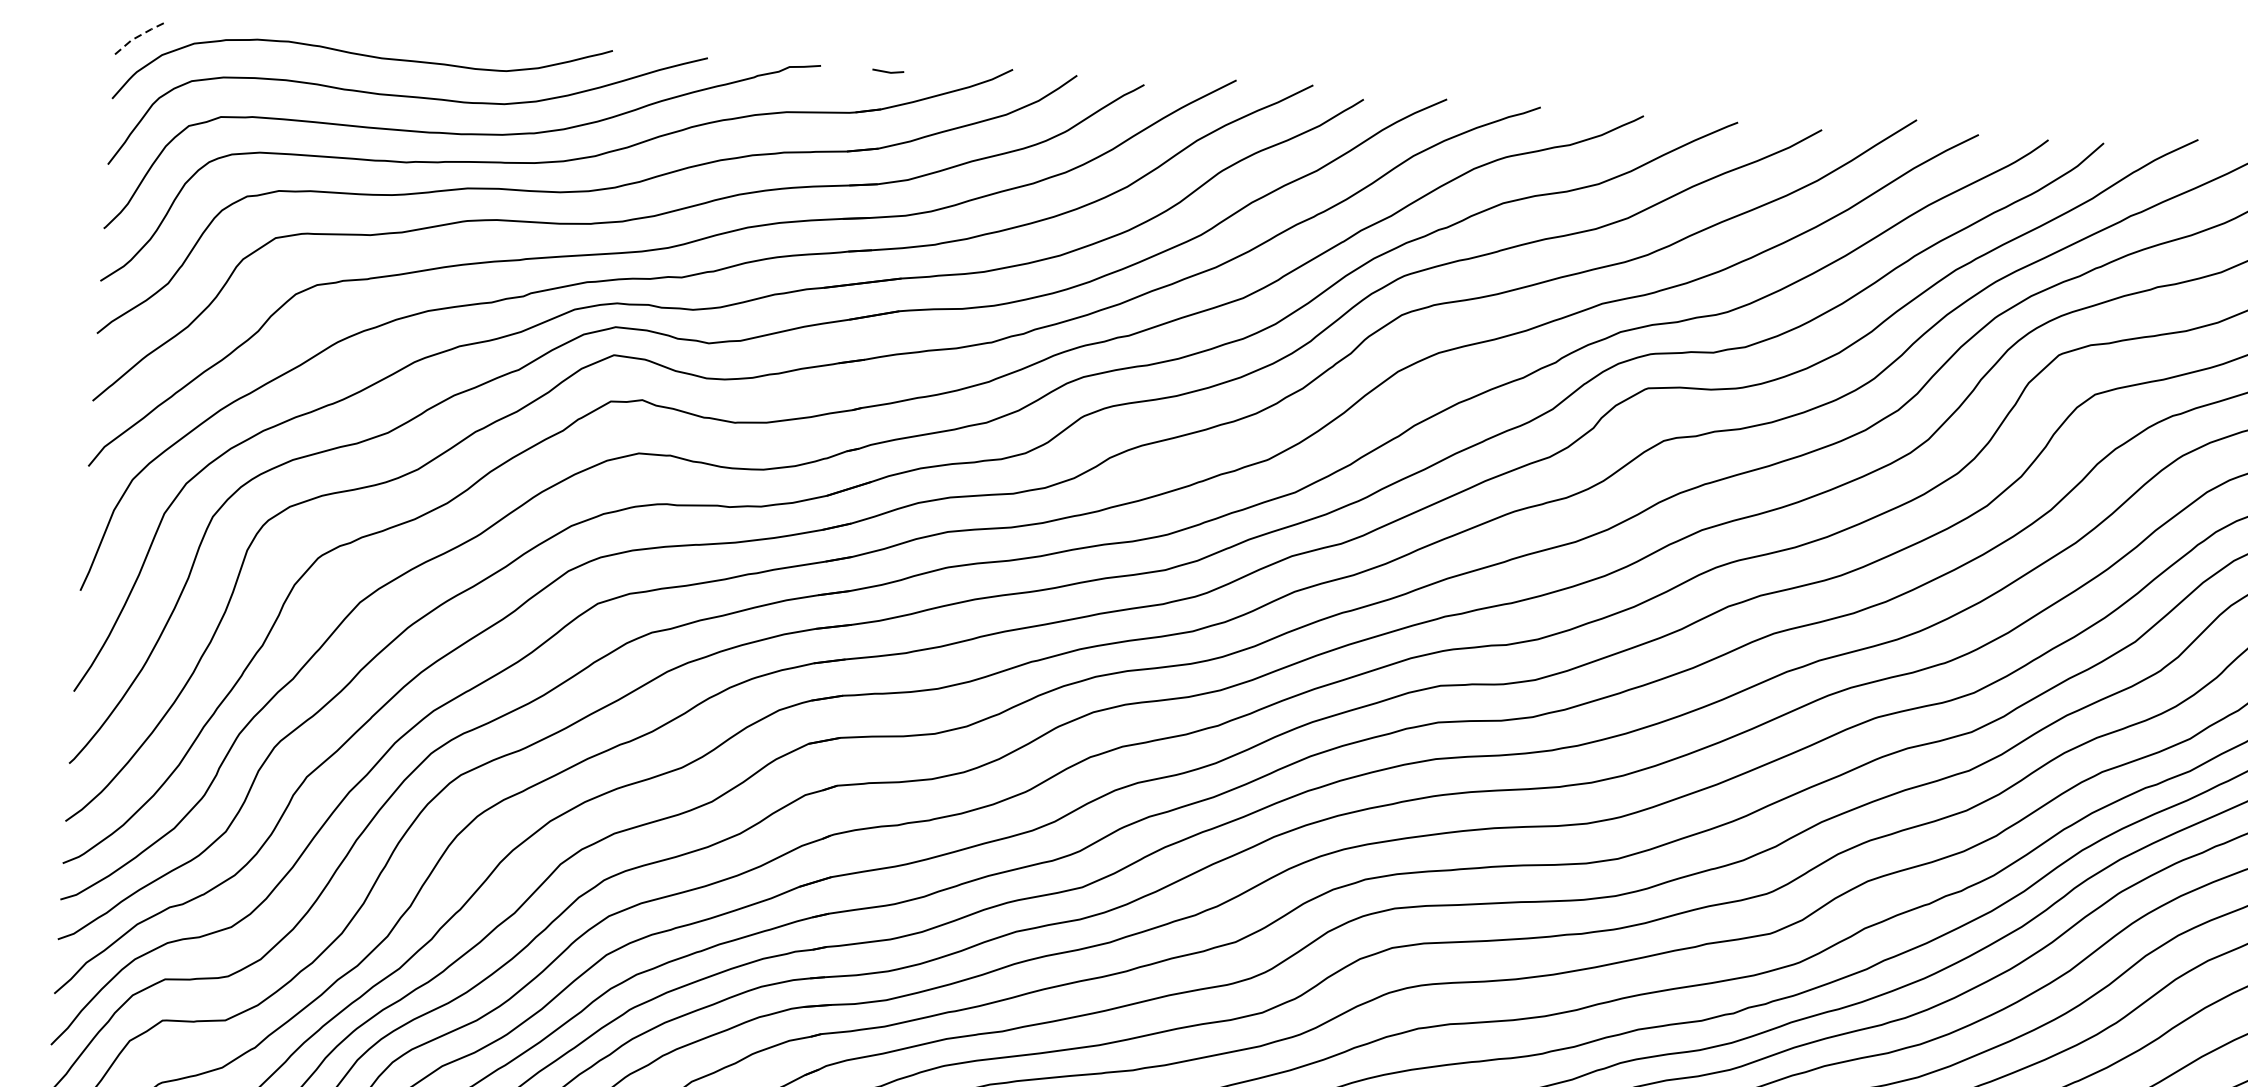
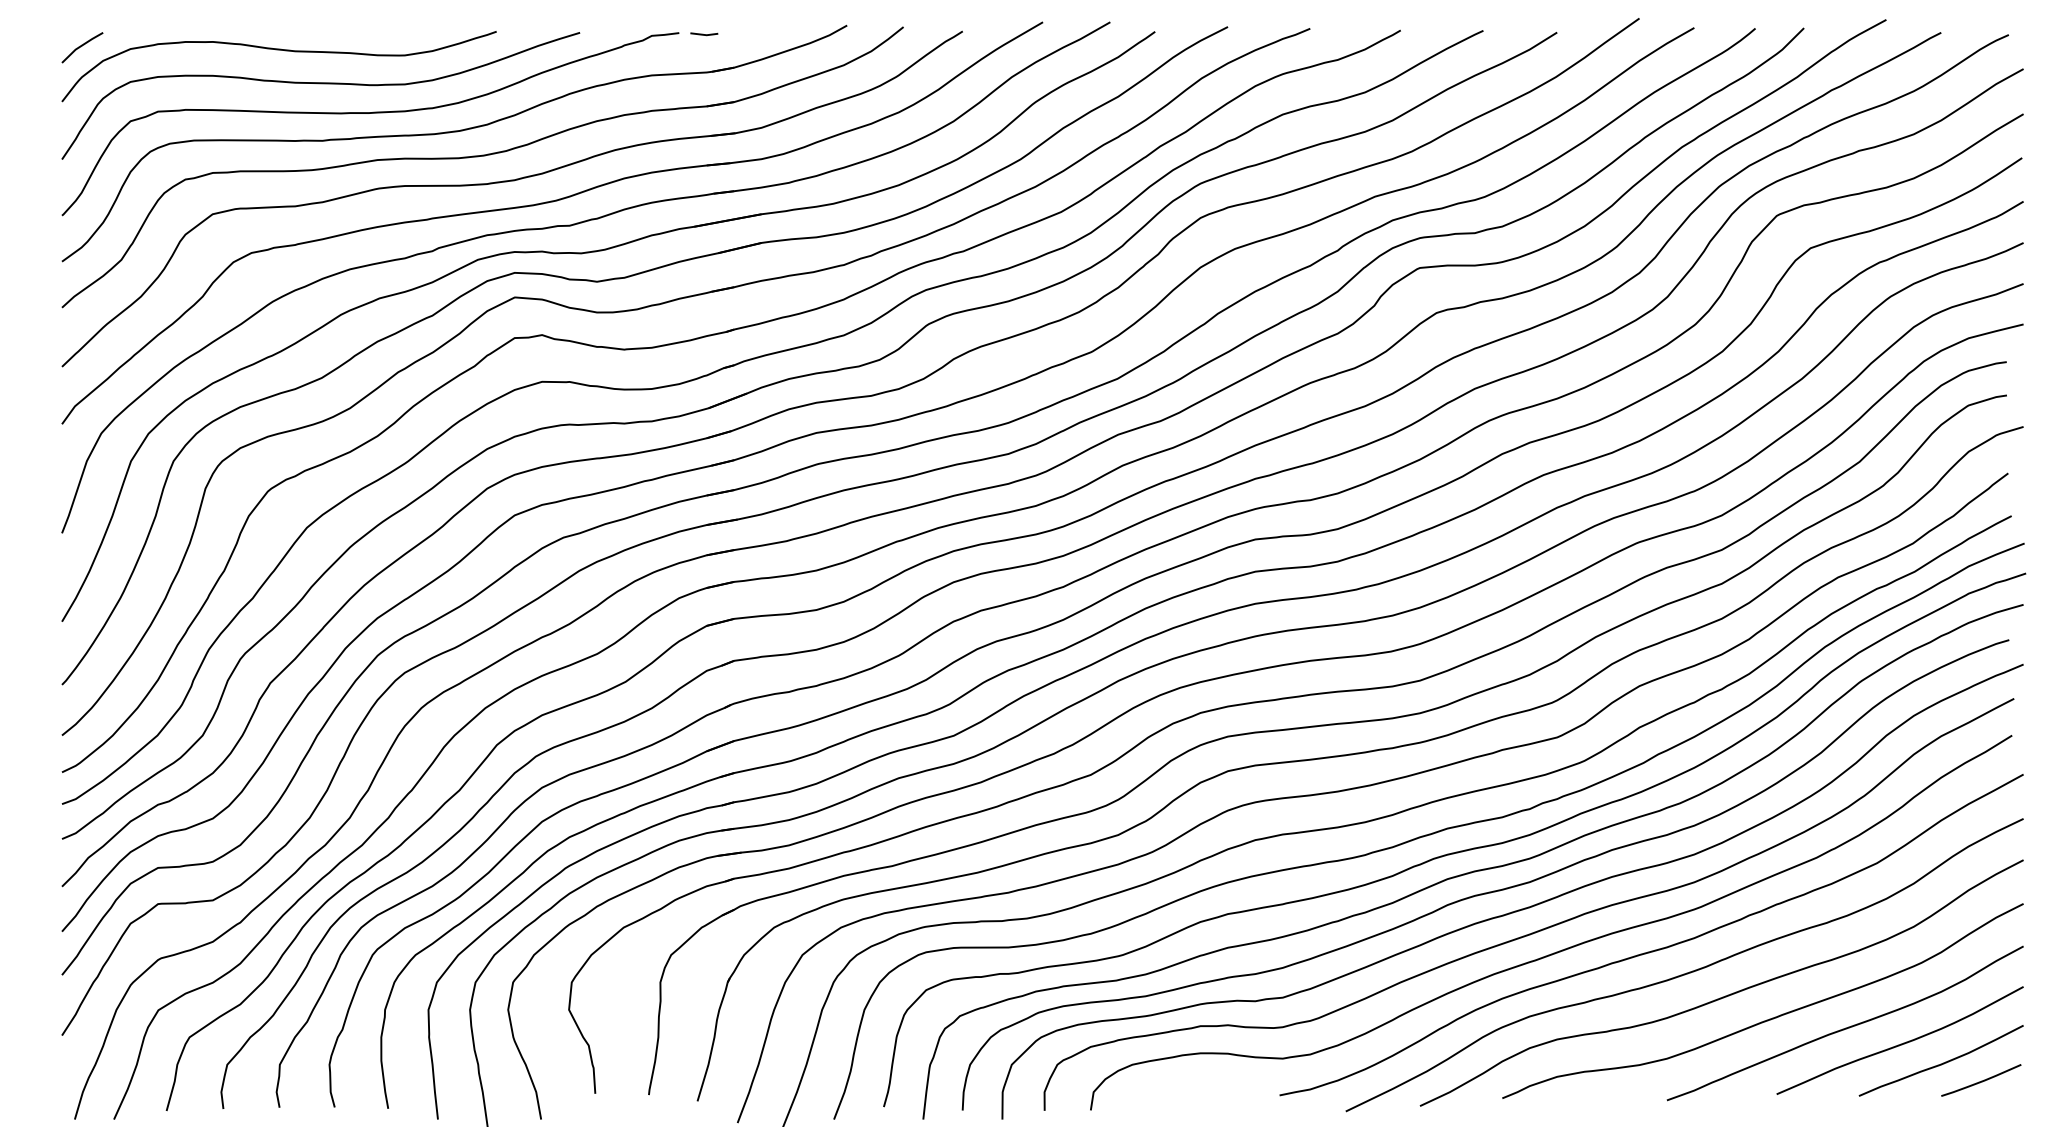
line: (138, 35) -> (81, 45), dashed -> solid
line: (888, 71) -> (704, 34), moved

